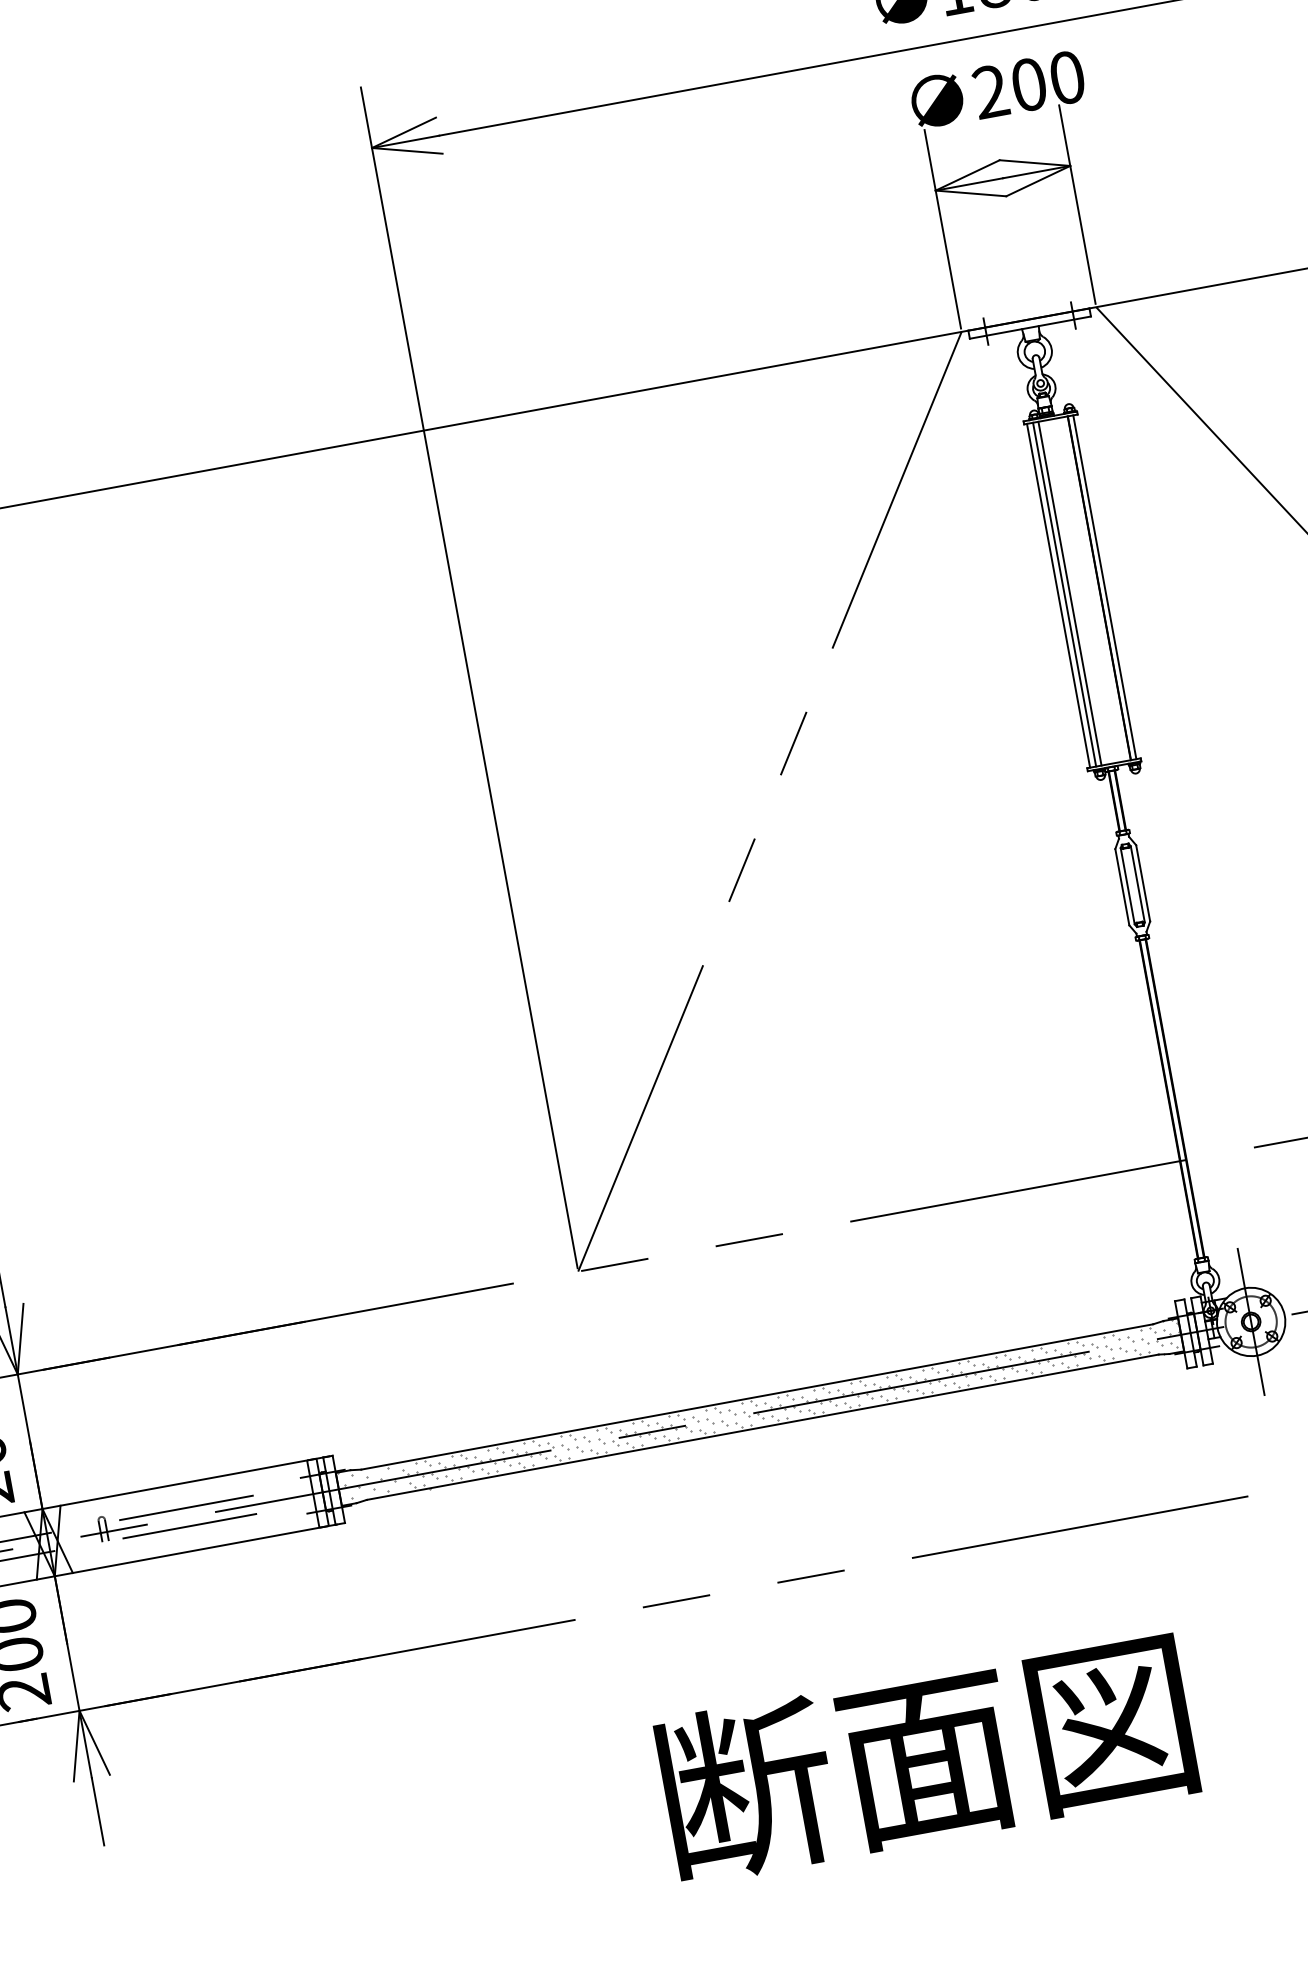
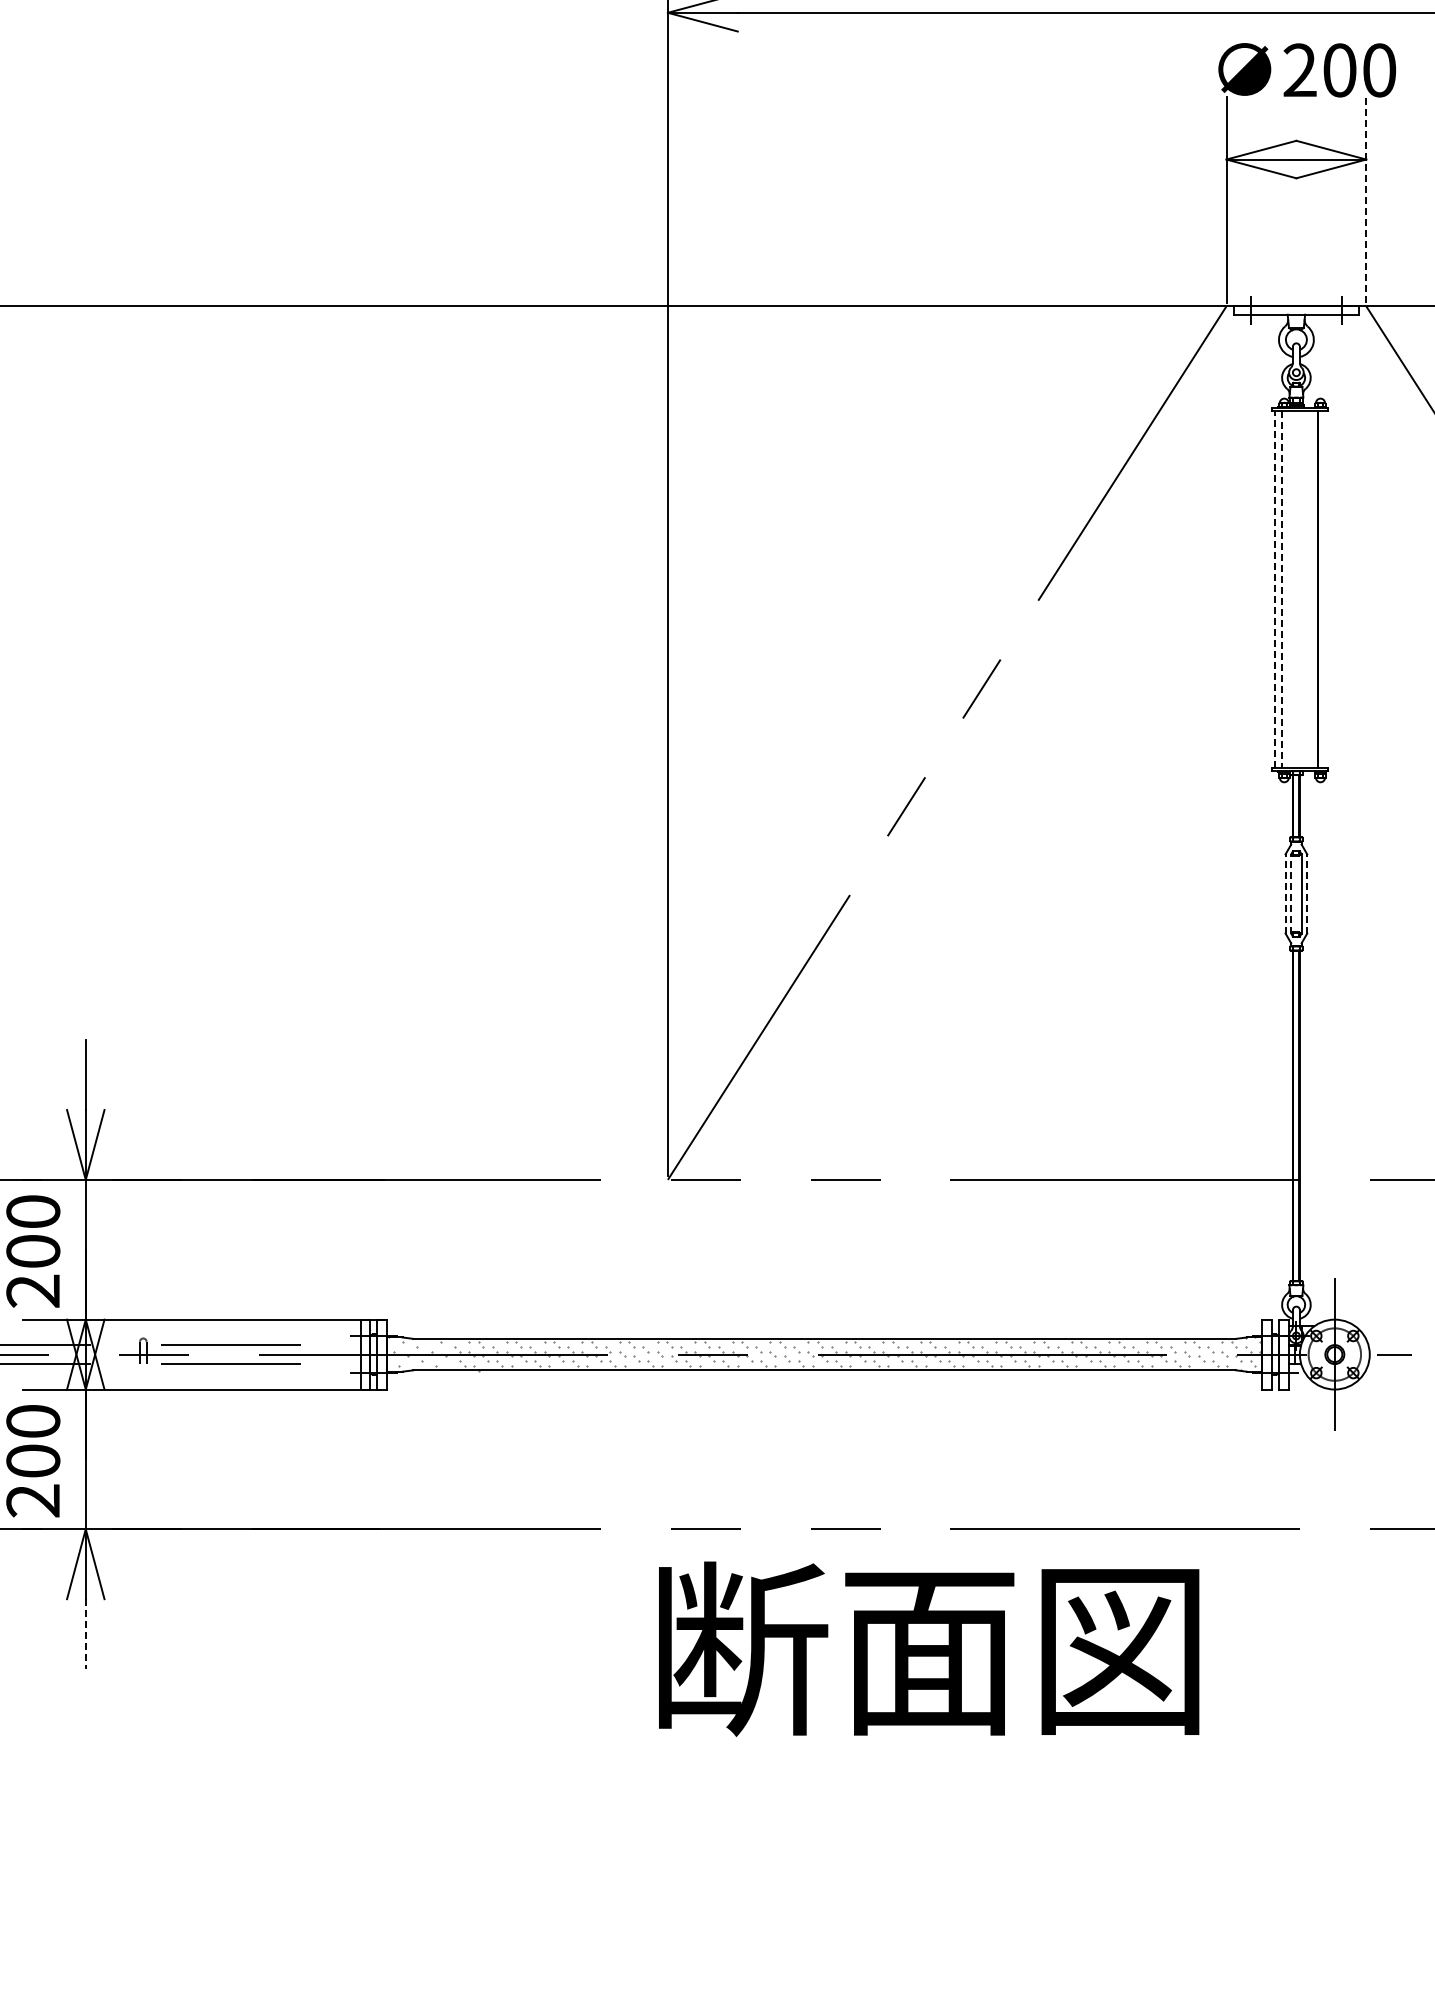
line: (1077, 204) -> (1366, 199), solid -> dashed
line: (1104, 586) -> (1323, 588), removed
line: (1070, 592) -> (1287, 588), removed
line: (1064, 594) -> (1281, 589), solid -> dashed
line: (1058, 595) -> (1275, 589), solid -> dashed
line: (1143, 882) -> (1307, 893), solid -> dashed
line: (1127, 885) -> (1291, 893), solid -> dashed
line: (1122, 886) -> (1285, 893), solid -> dashed
text: (927, 1756) -> (929, 1648), moved
line: (97, 1812) -> (85, 1634), solid -> dashed

